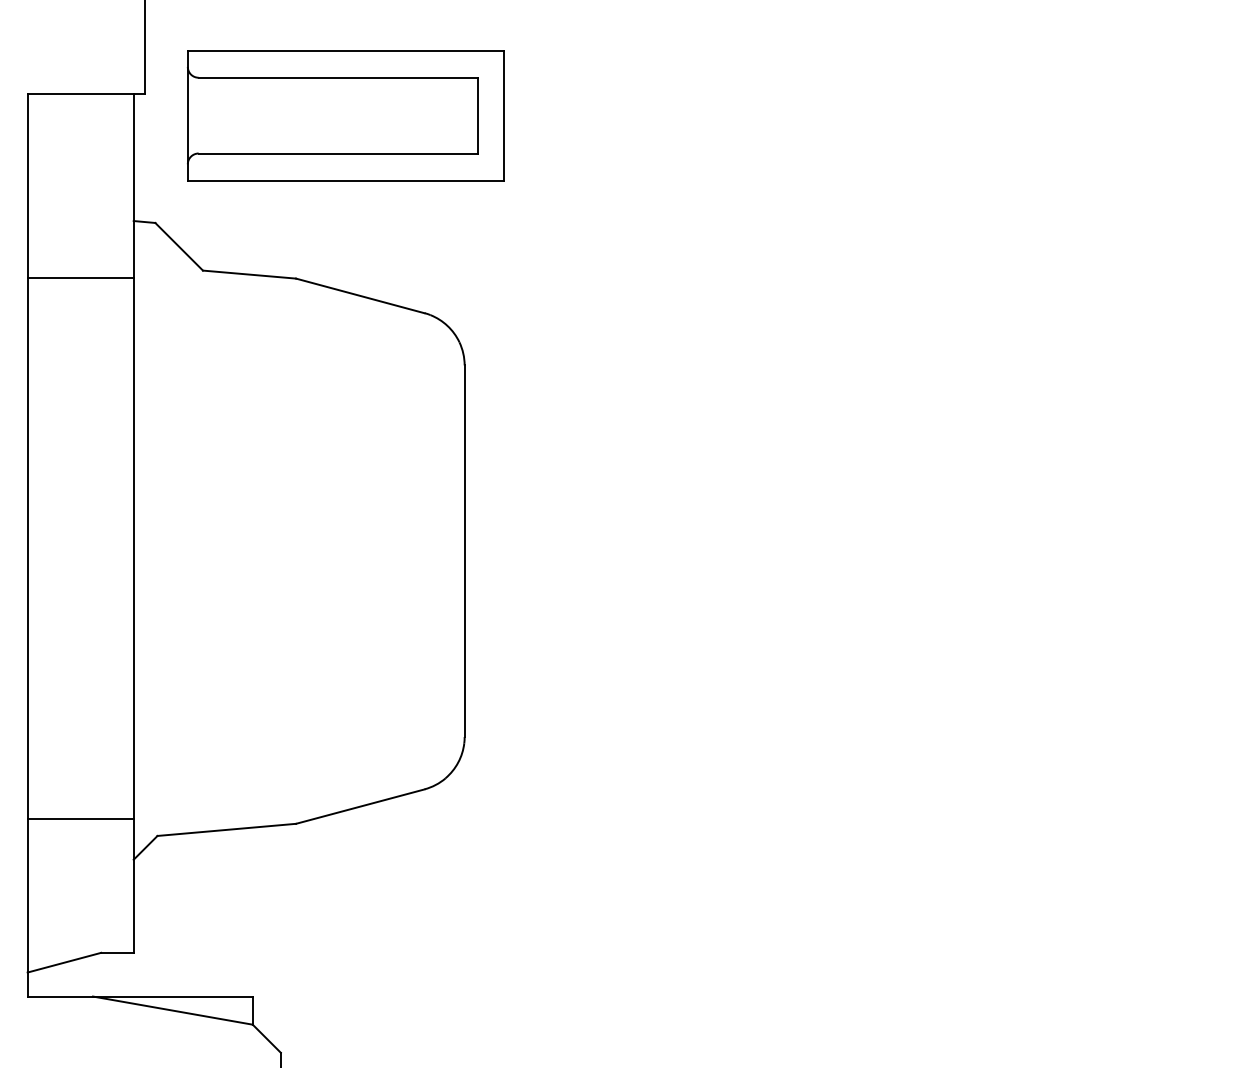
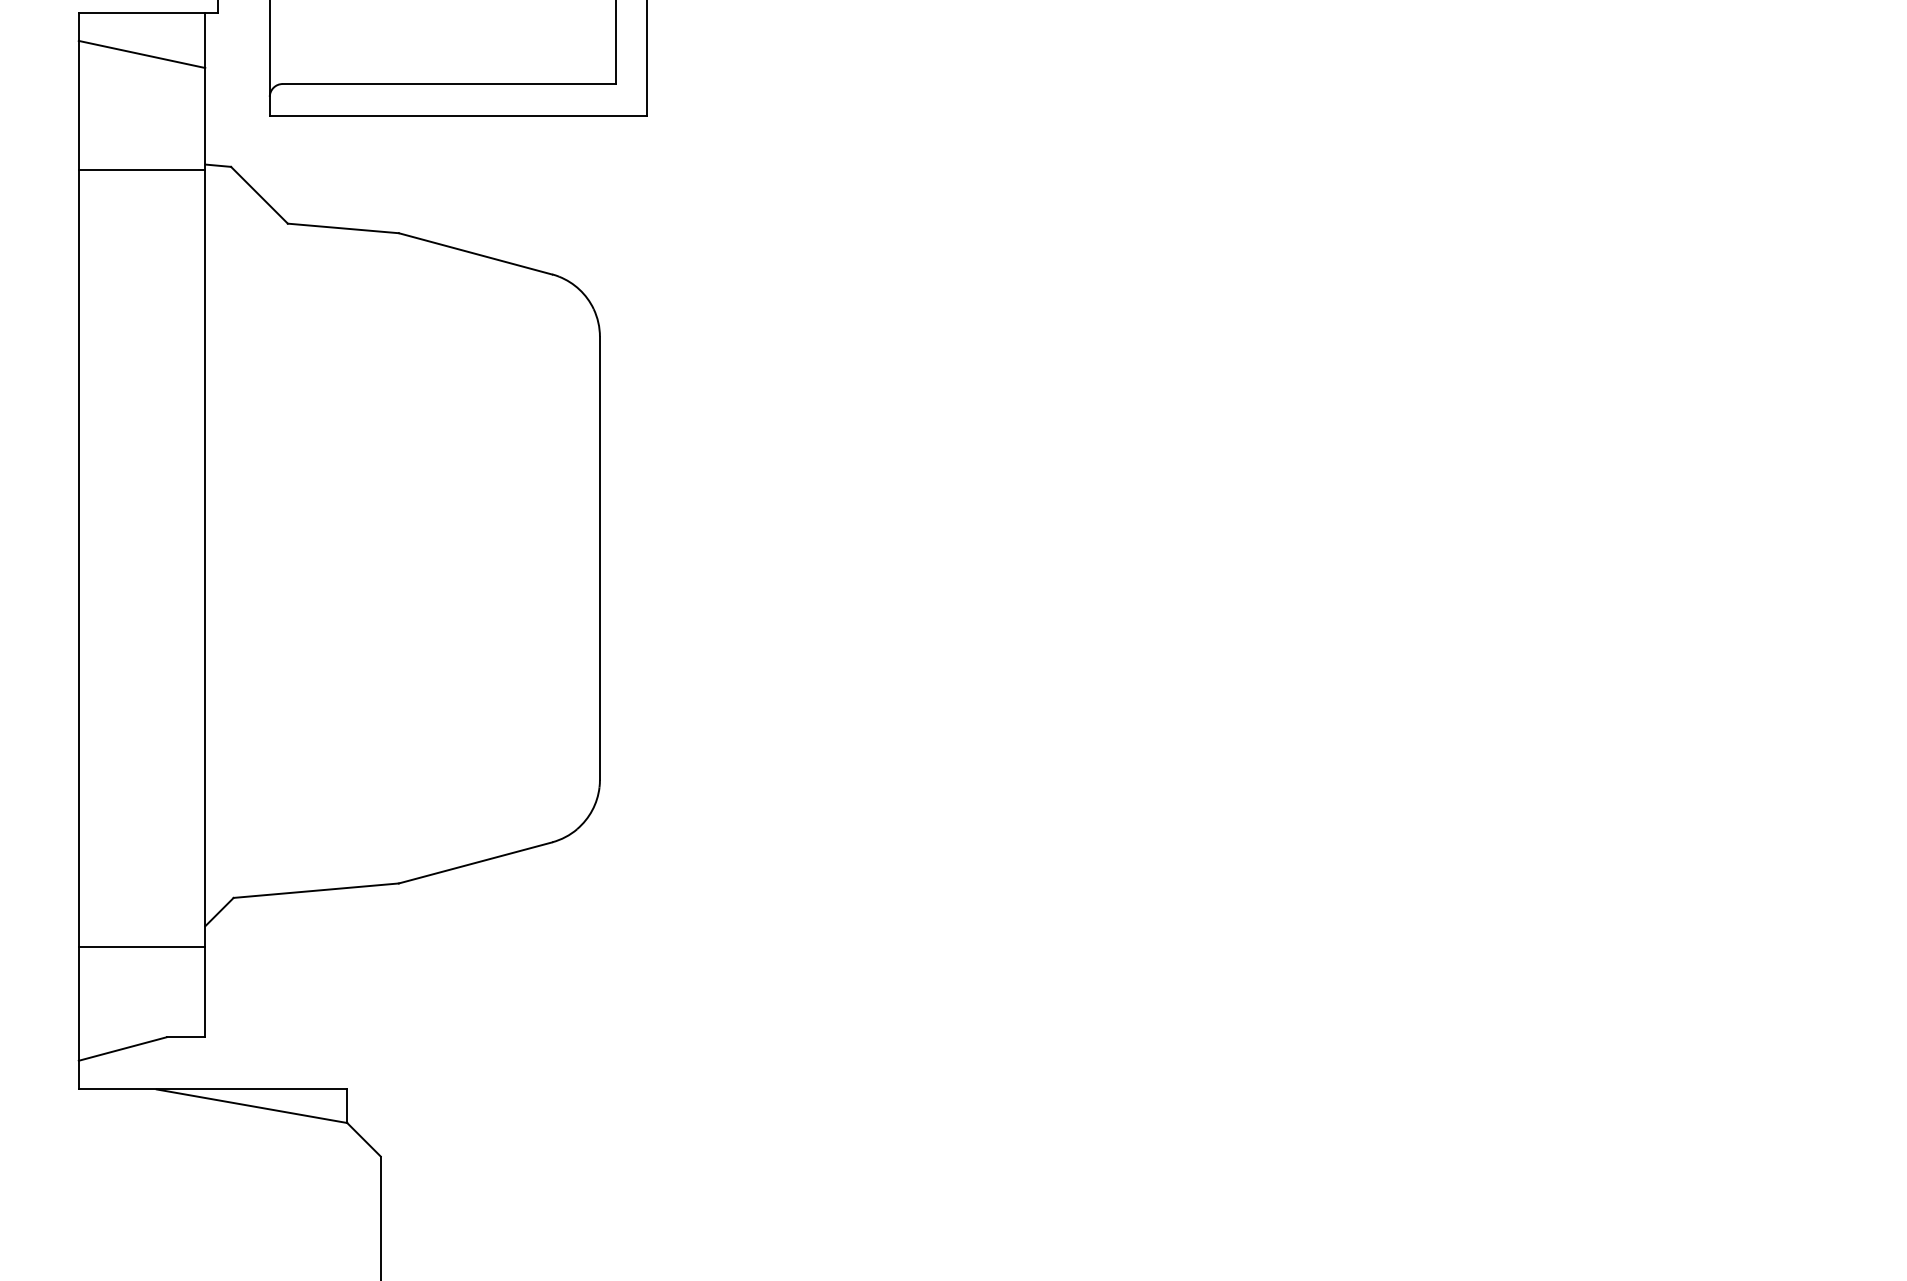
line: (80, 128) -> (141, 54), added
line: (80, 277) -> (141, 169), moved
line: (80, 818) -> (141, 946), moved

